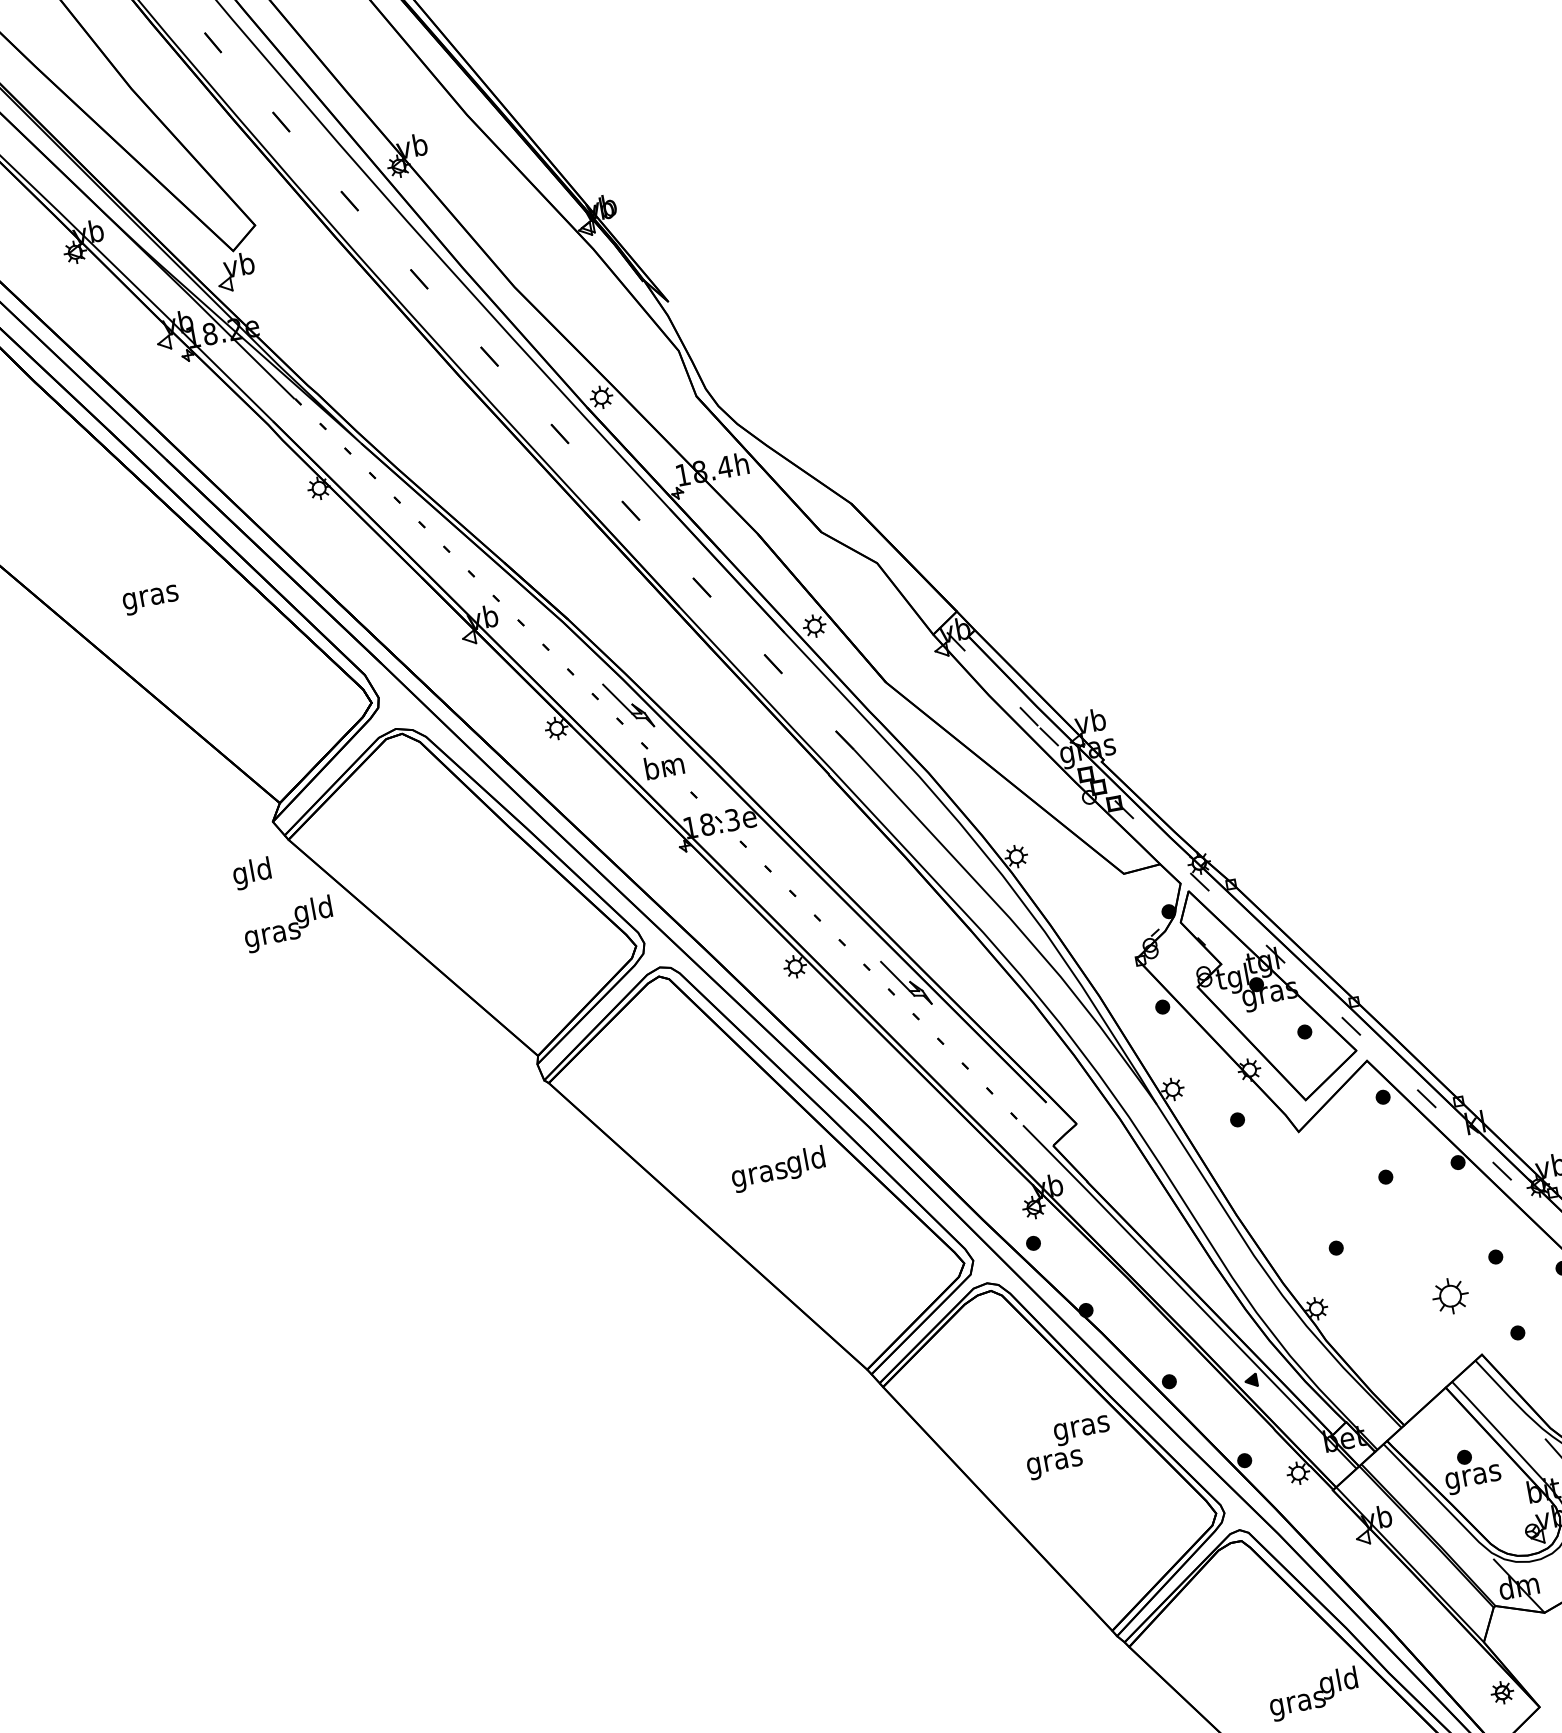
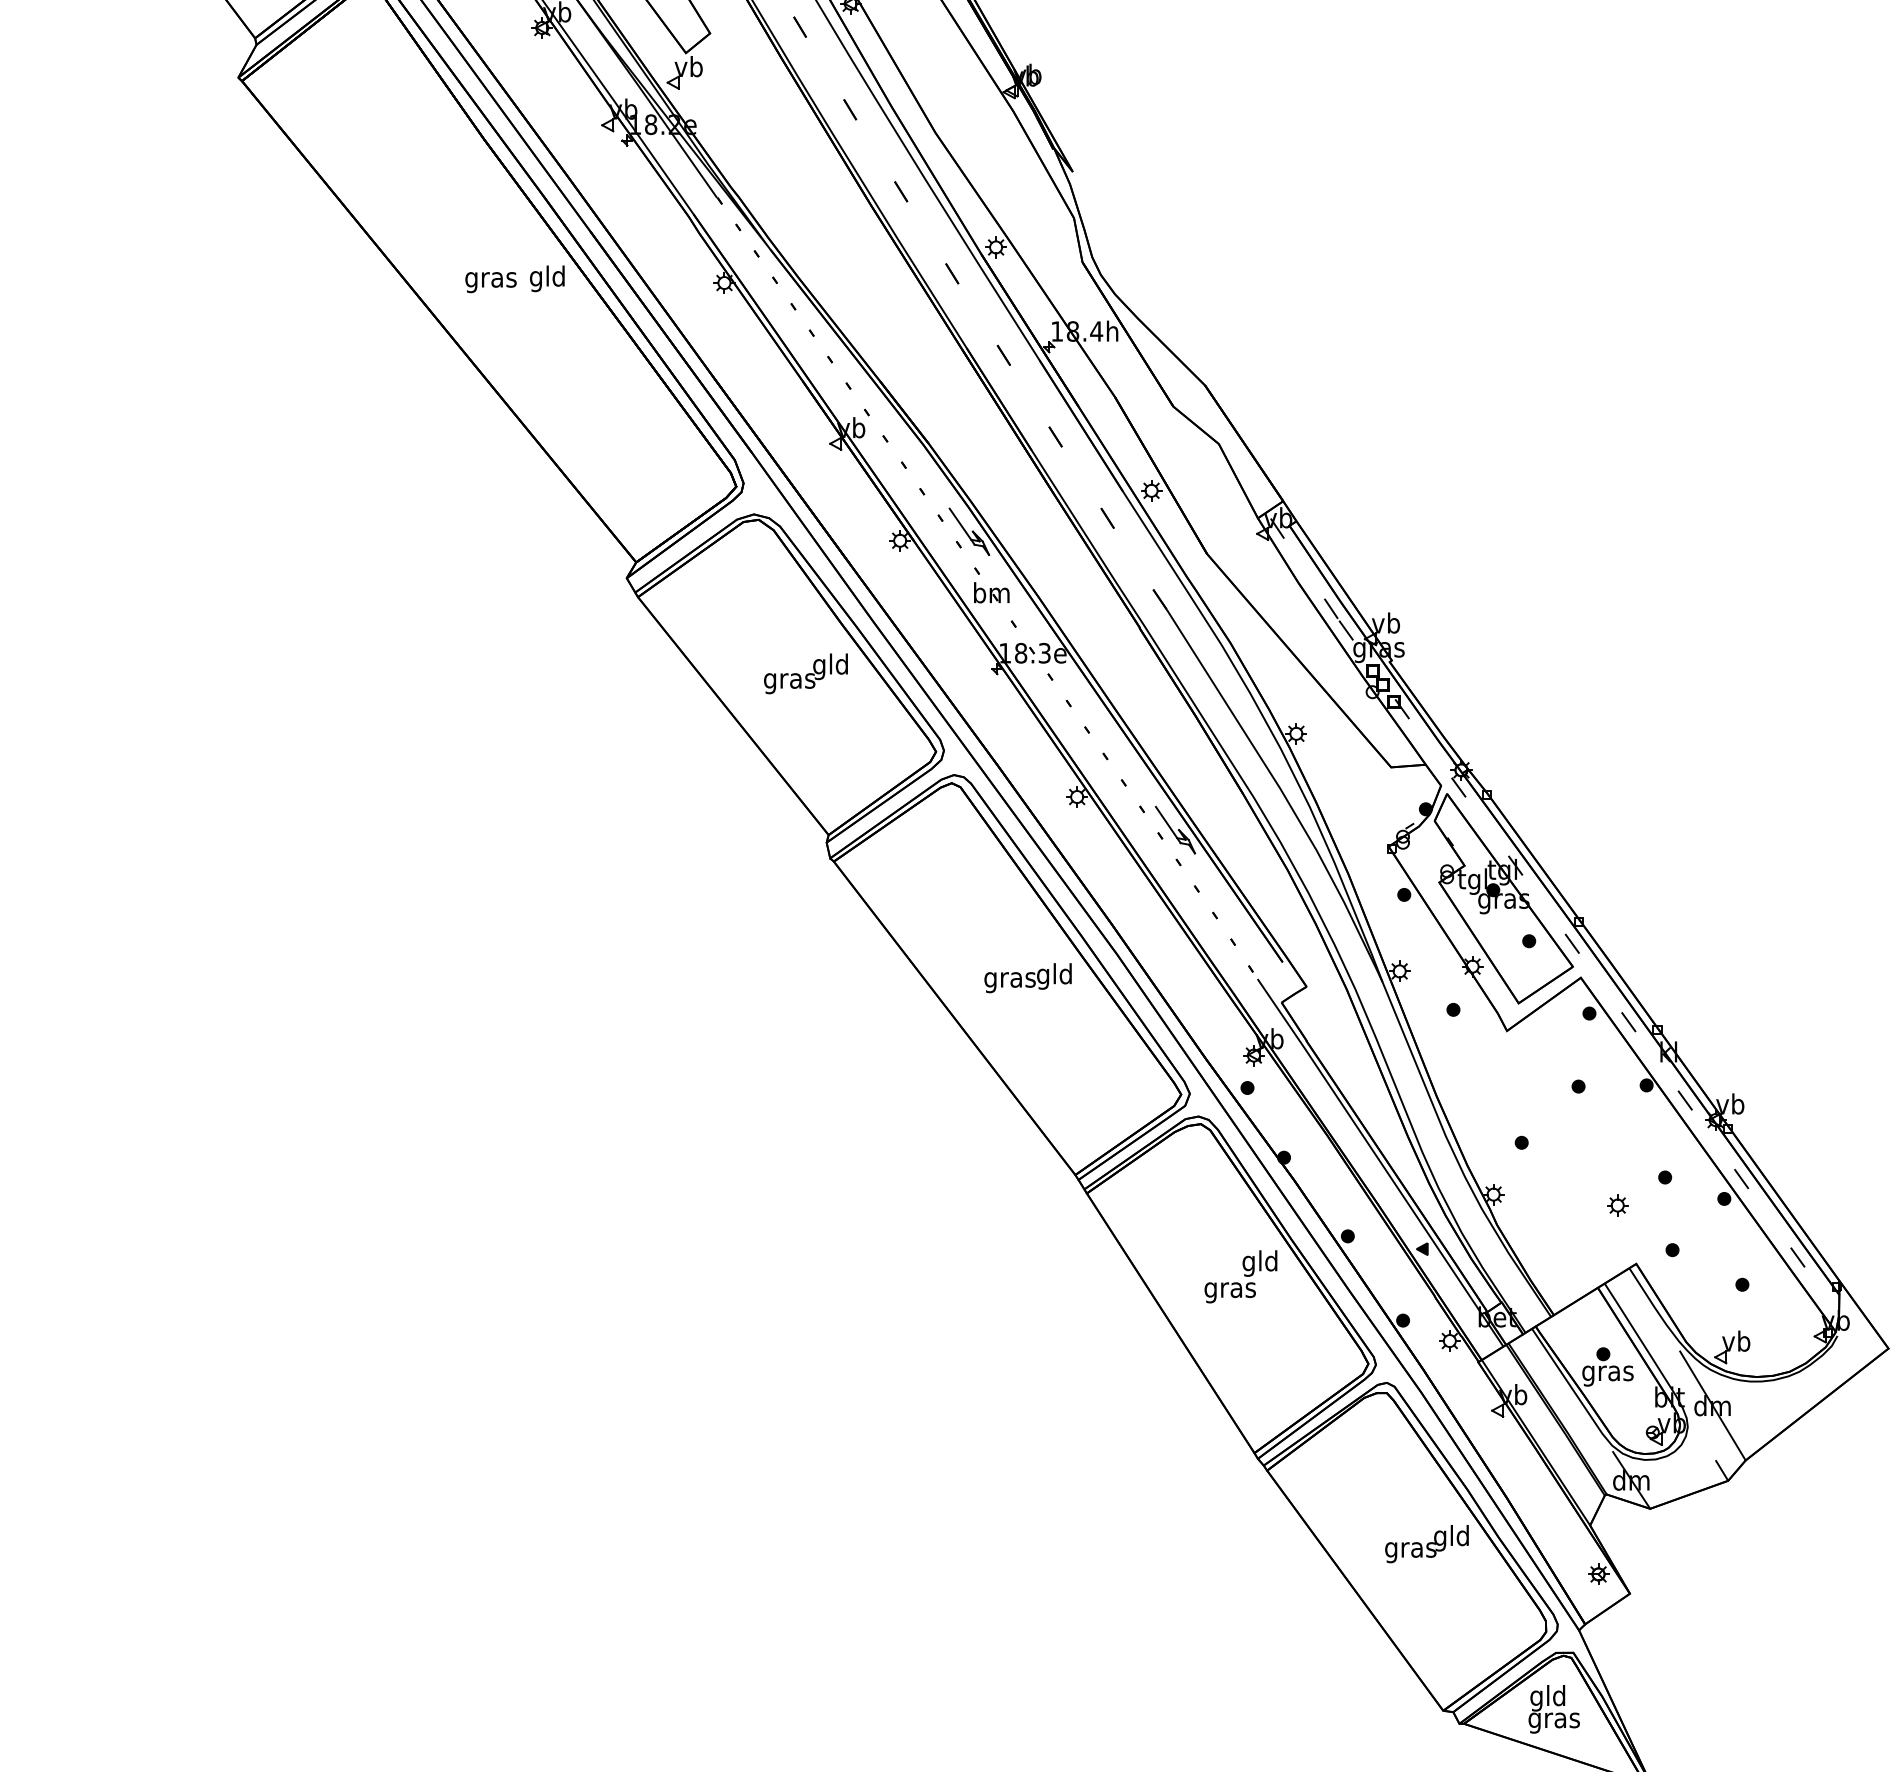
text: (150, 600) -> (490, 282), moved
text: (252, 873) -> (547, 278), moved
text: (288, 923) -> (805, 673), moved
part: (1450, 1296) -> (1617, 1205), size x0.62
text: (1081, 1427) -> (1260, 1263), gras -> gld

